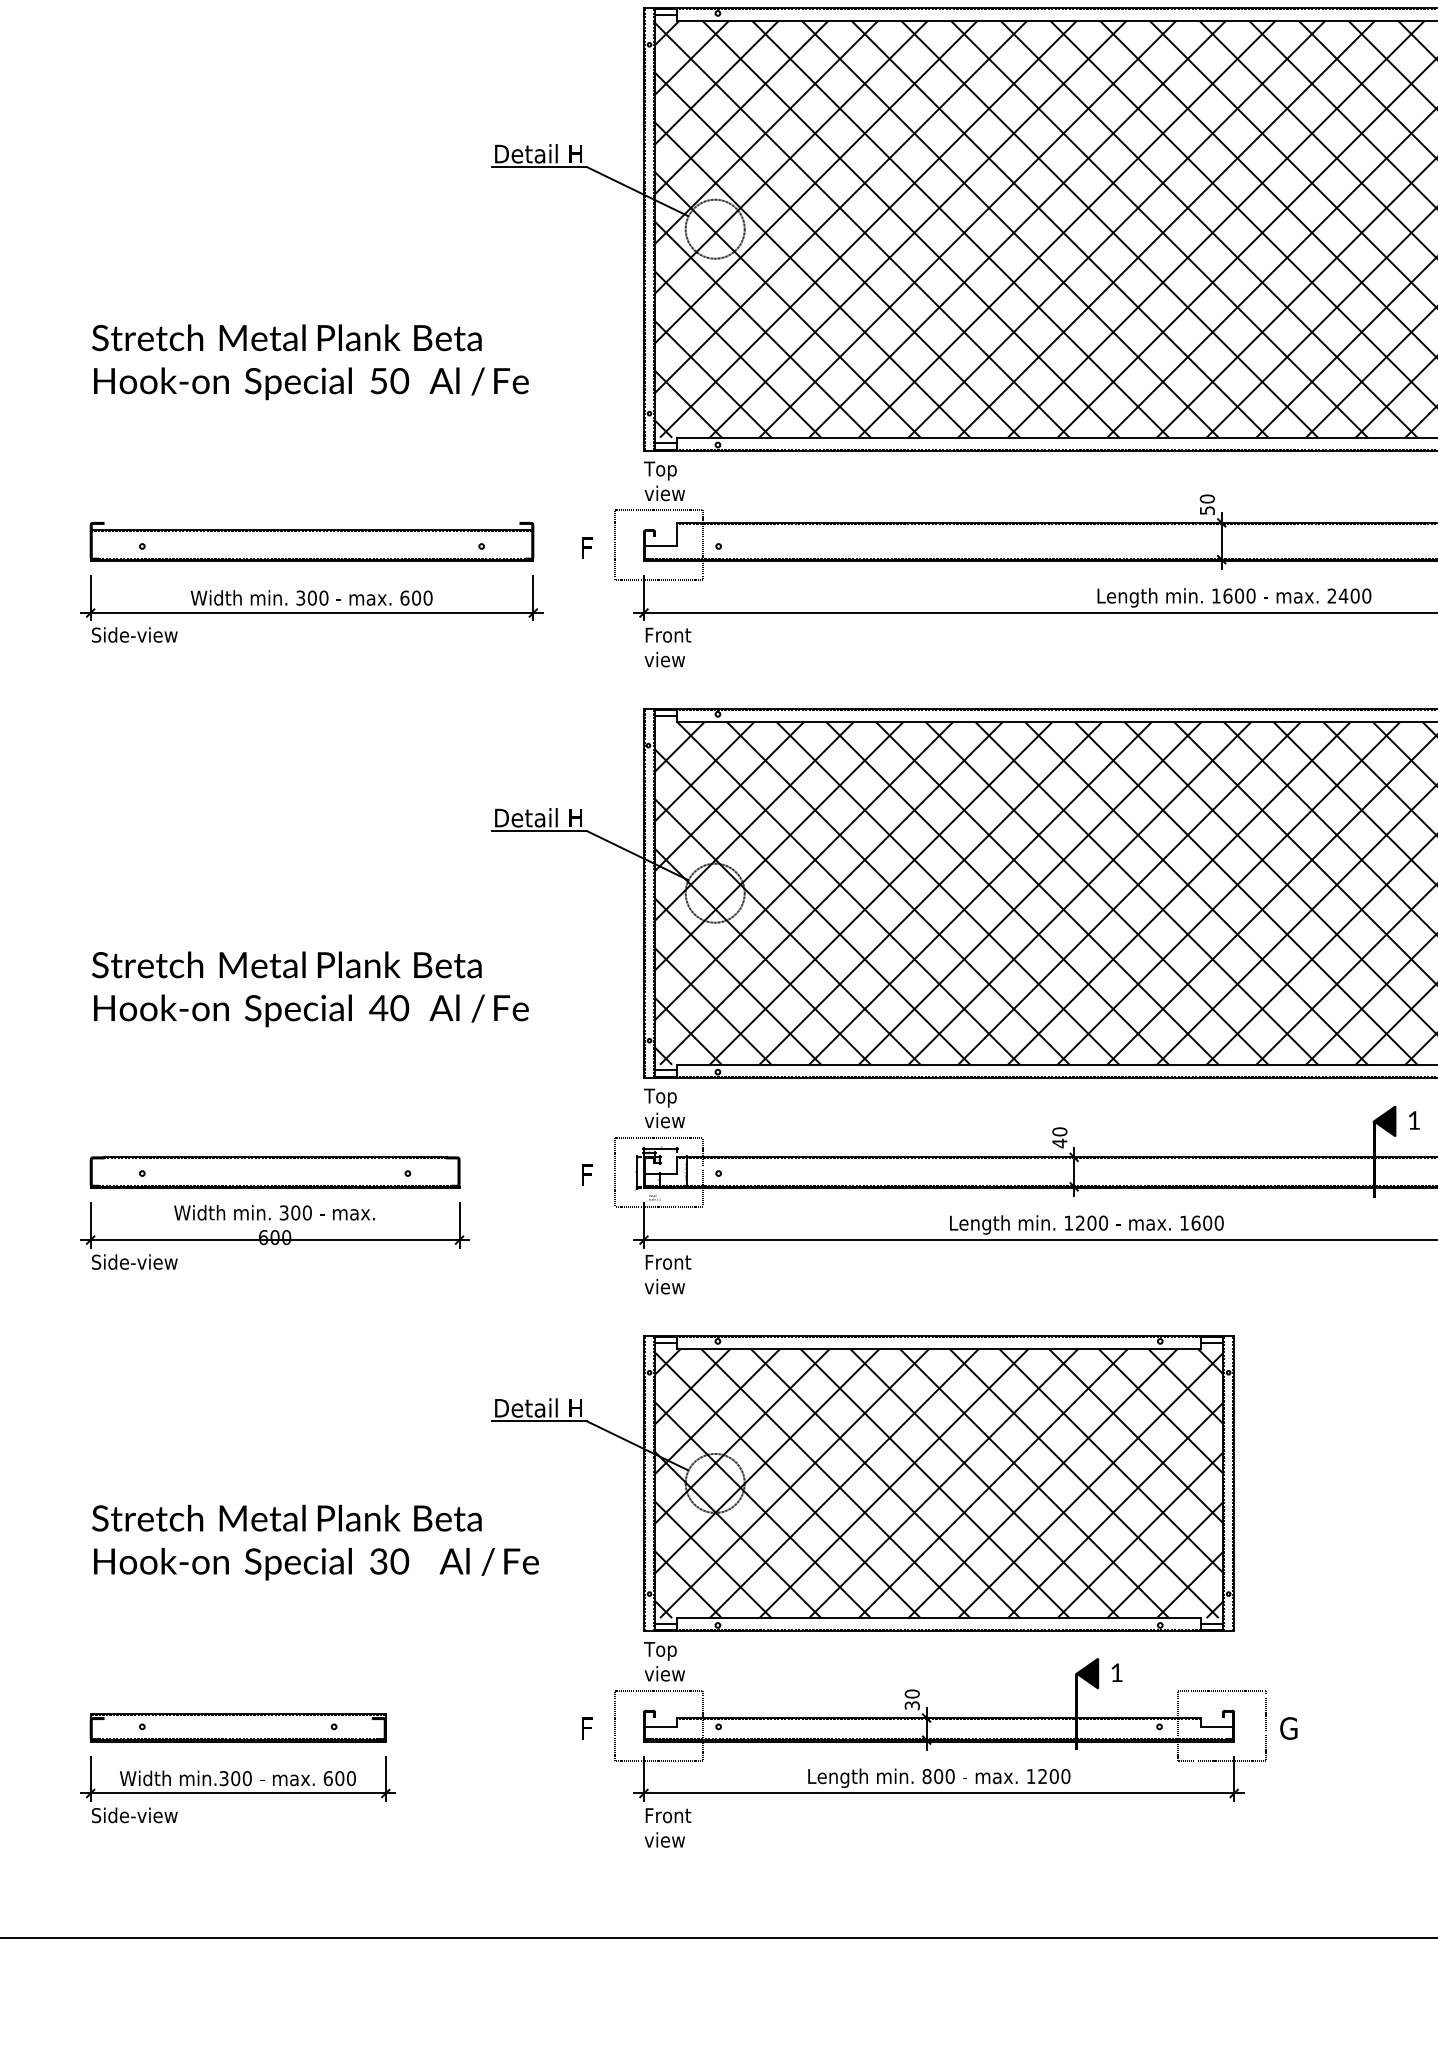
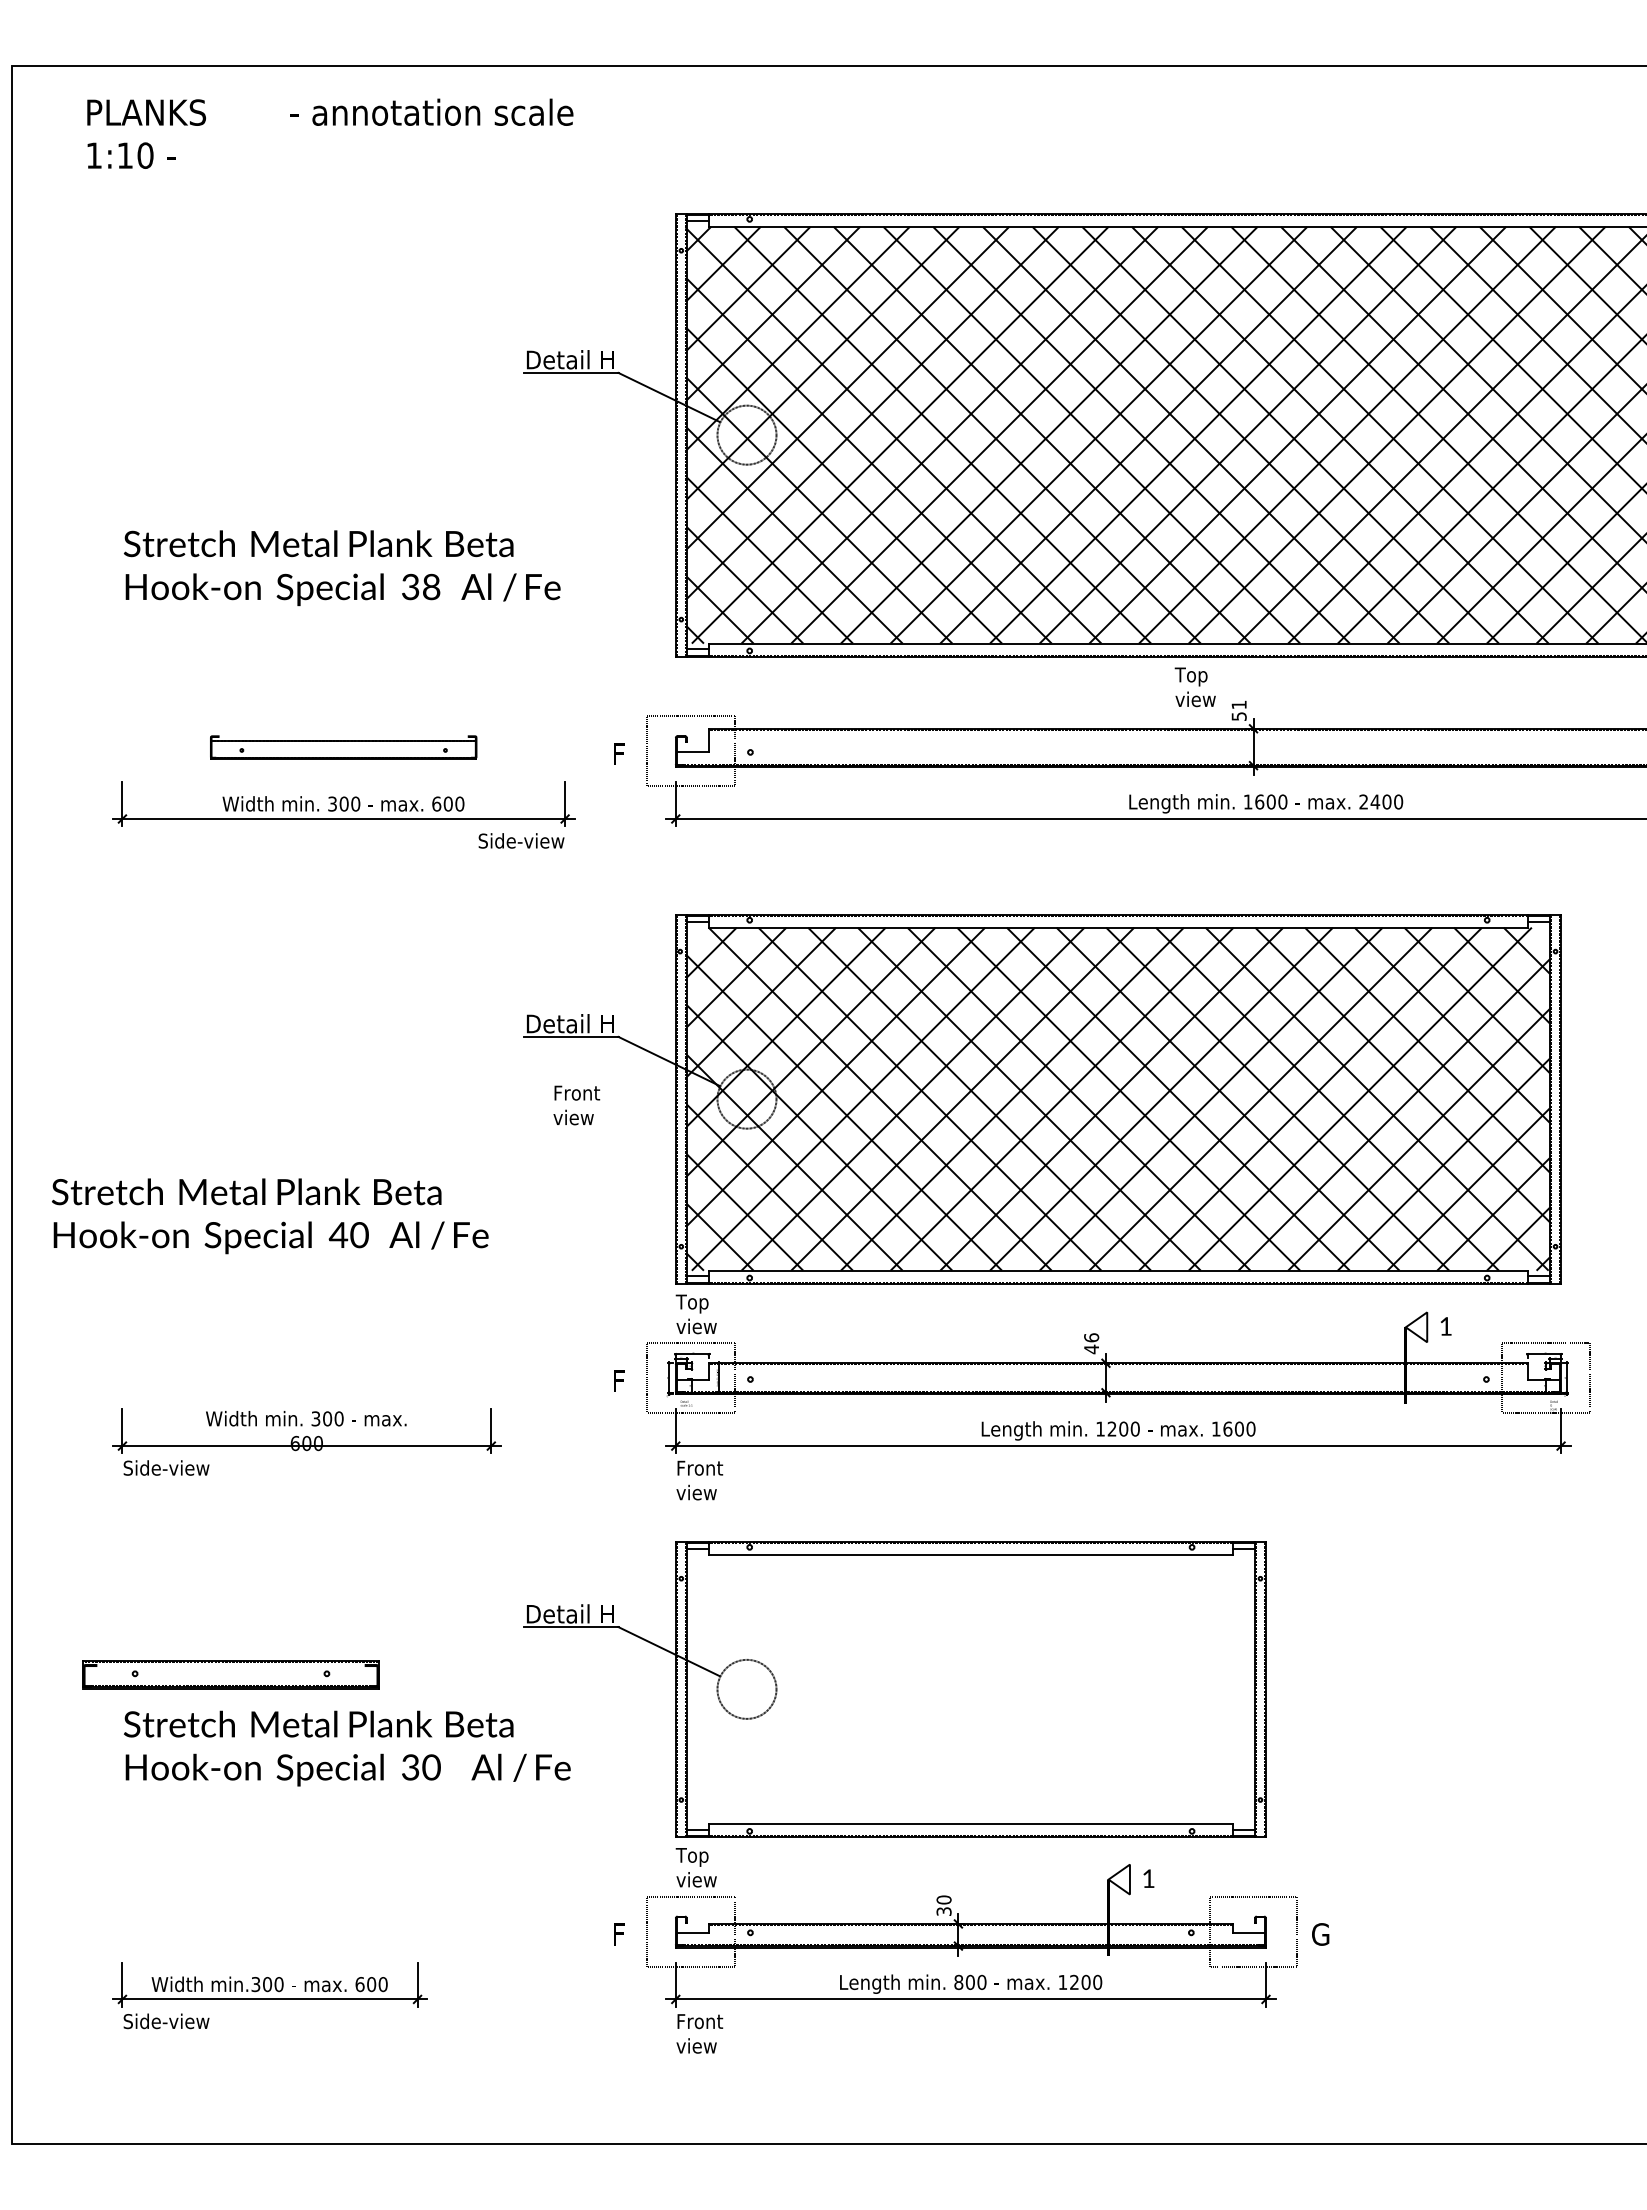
text: (389, 380) -> (421, 586), 50 -> 38
text: (663, 481) -> (1194, 687), moved
text: (1206, 498) -> (1238, 704), 50 -> 51
part: (311, 541) -> (343, 747), size x0.6
text: (134, 634) -> (521, 840), moved
text: (667, 647) -> (576, 1105), moved
text: (310, 989) -> (270, 1216), moved
fill: (1384, 1121) -> (1416, 1327), removed
text: (1059, 1131) -> (1091, 1337), 40 -> 46
part: (274, 1172) -> (306, 1378), removed
hatch: (938, 1483) -> (970, 1689), removed
fill: (1086, 1673) -> (1118, 1879), removed
part: (237, 1727) -> (230, 1674), moved

